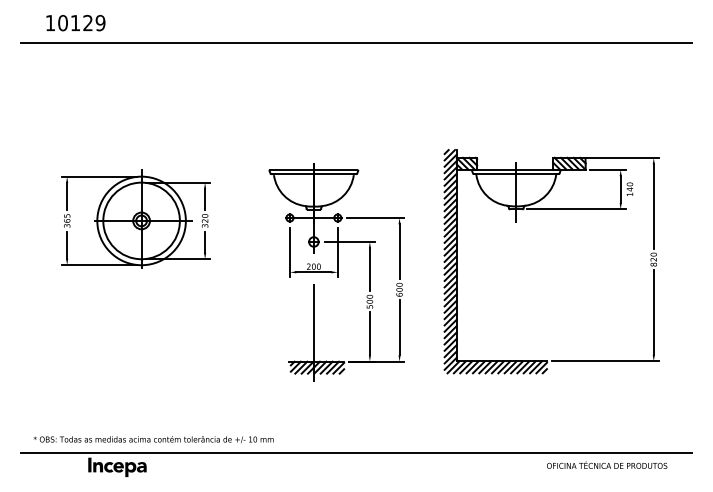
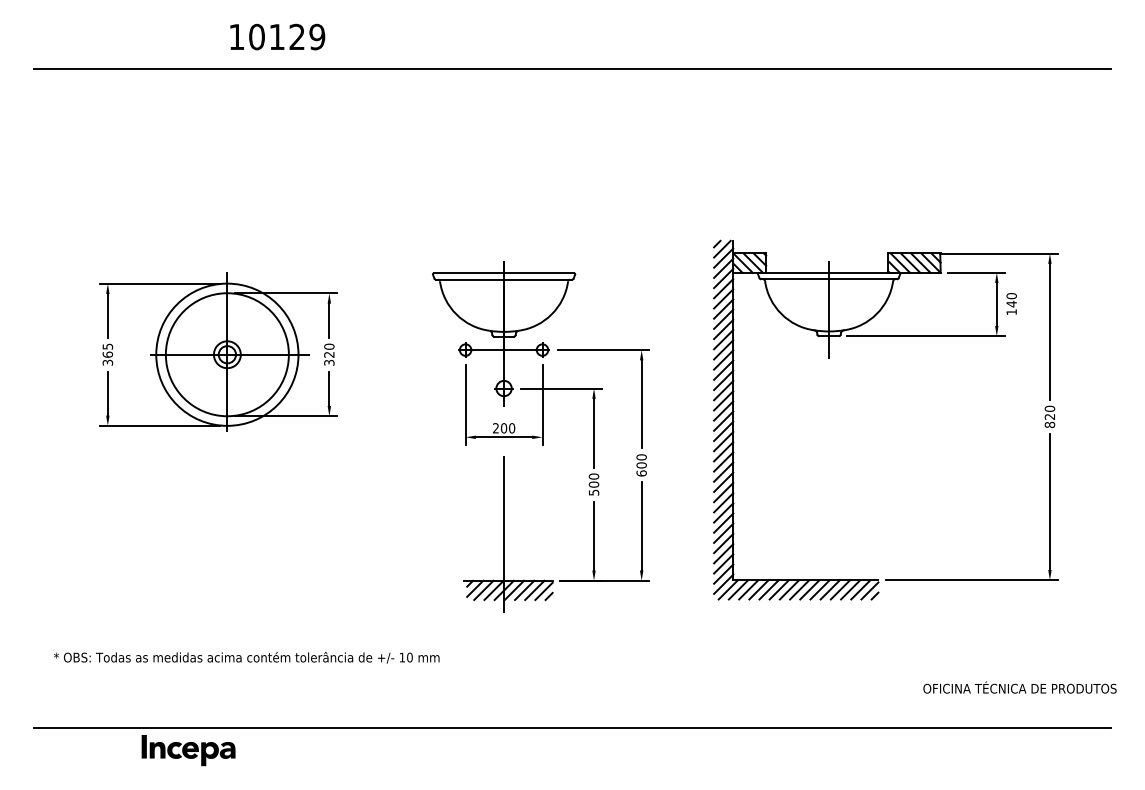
text: (75, 23) -> (276, 37), moved
text: (153, 439) -> (246, 657), moved
text: (607, 464) -> (1020, 686), moved

